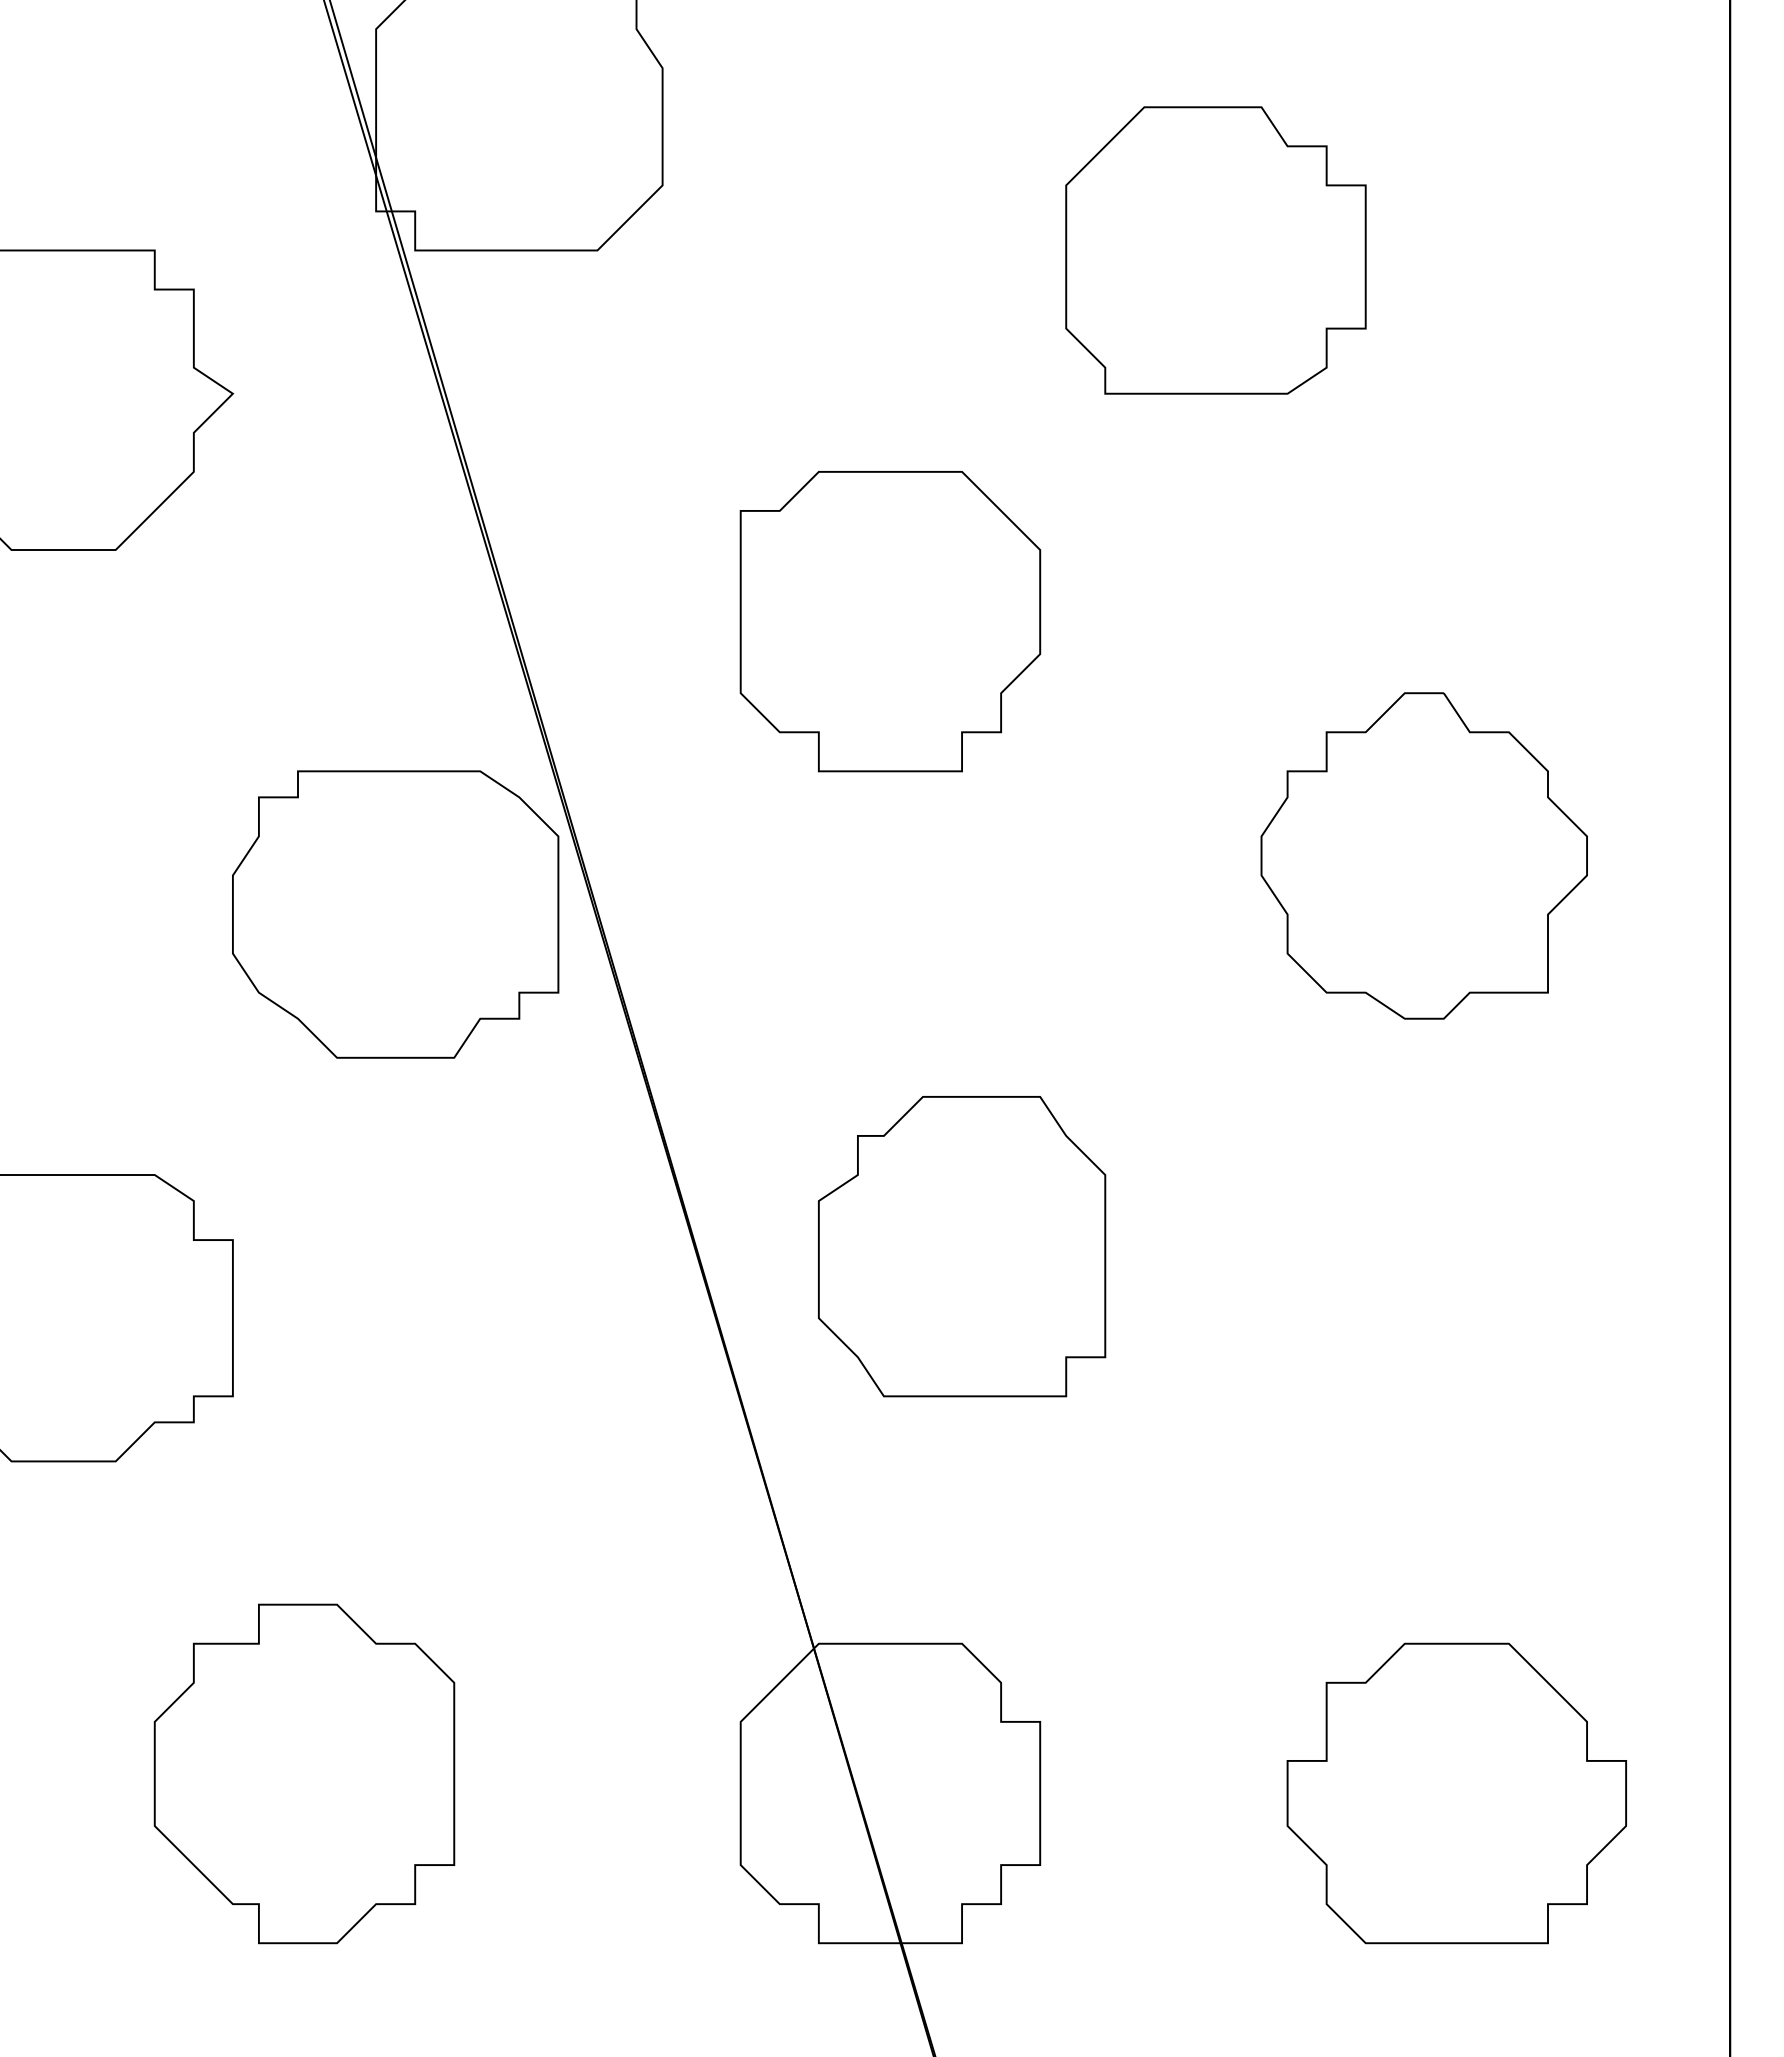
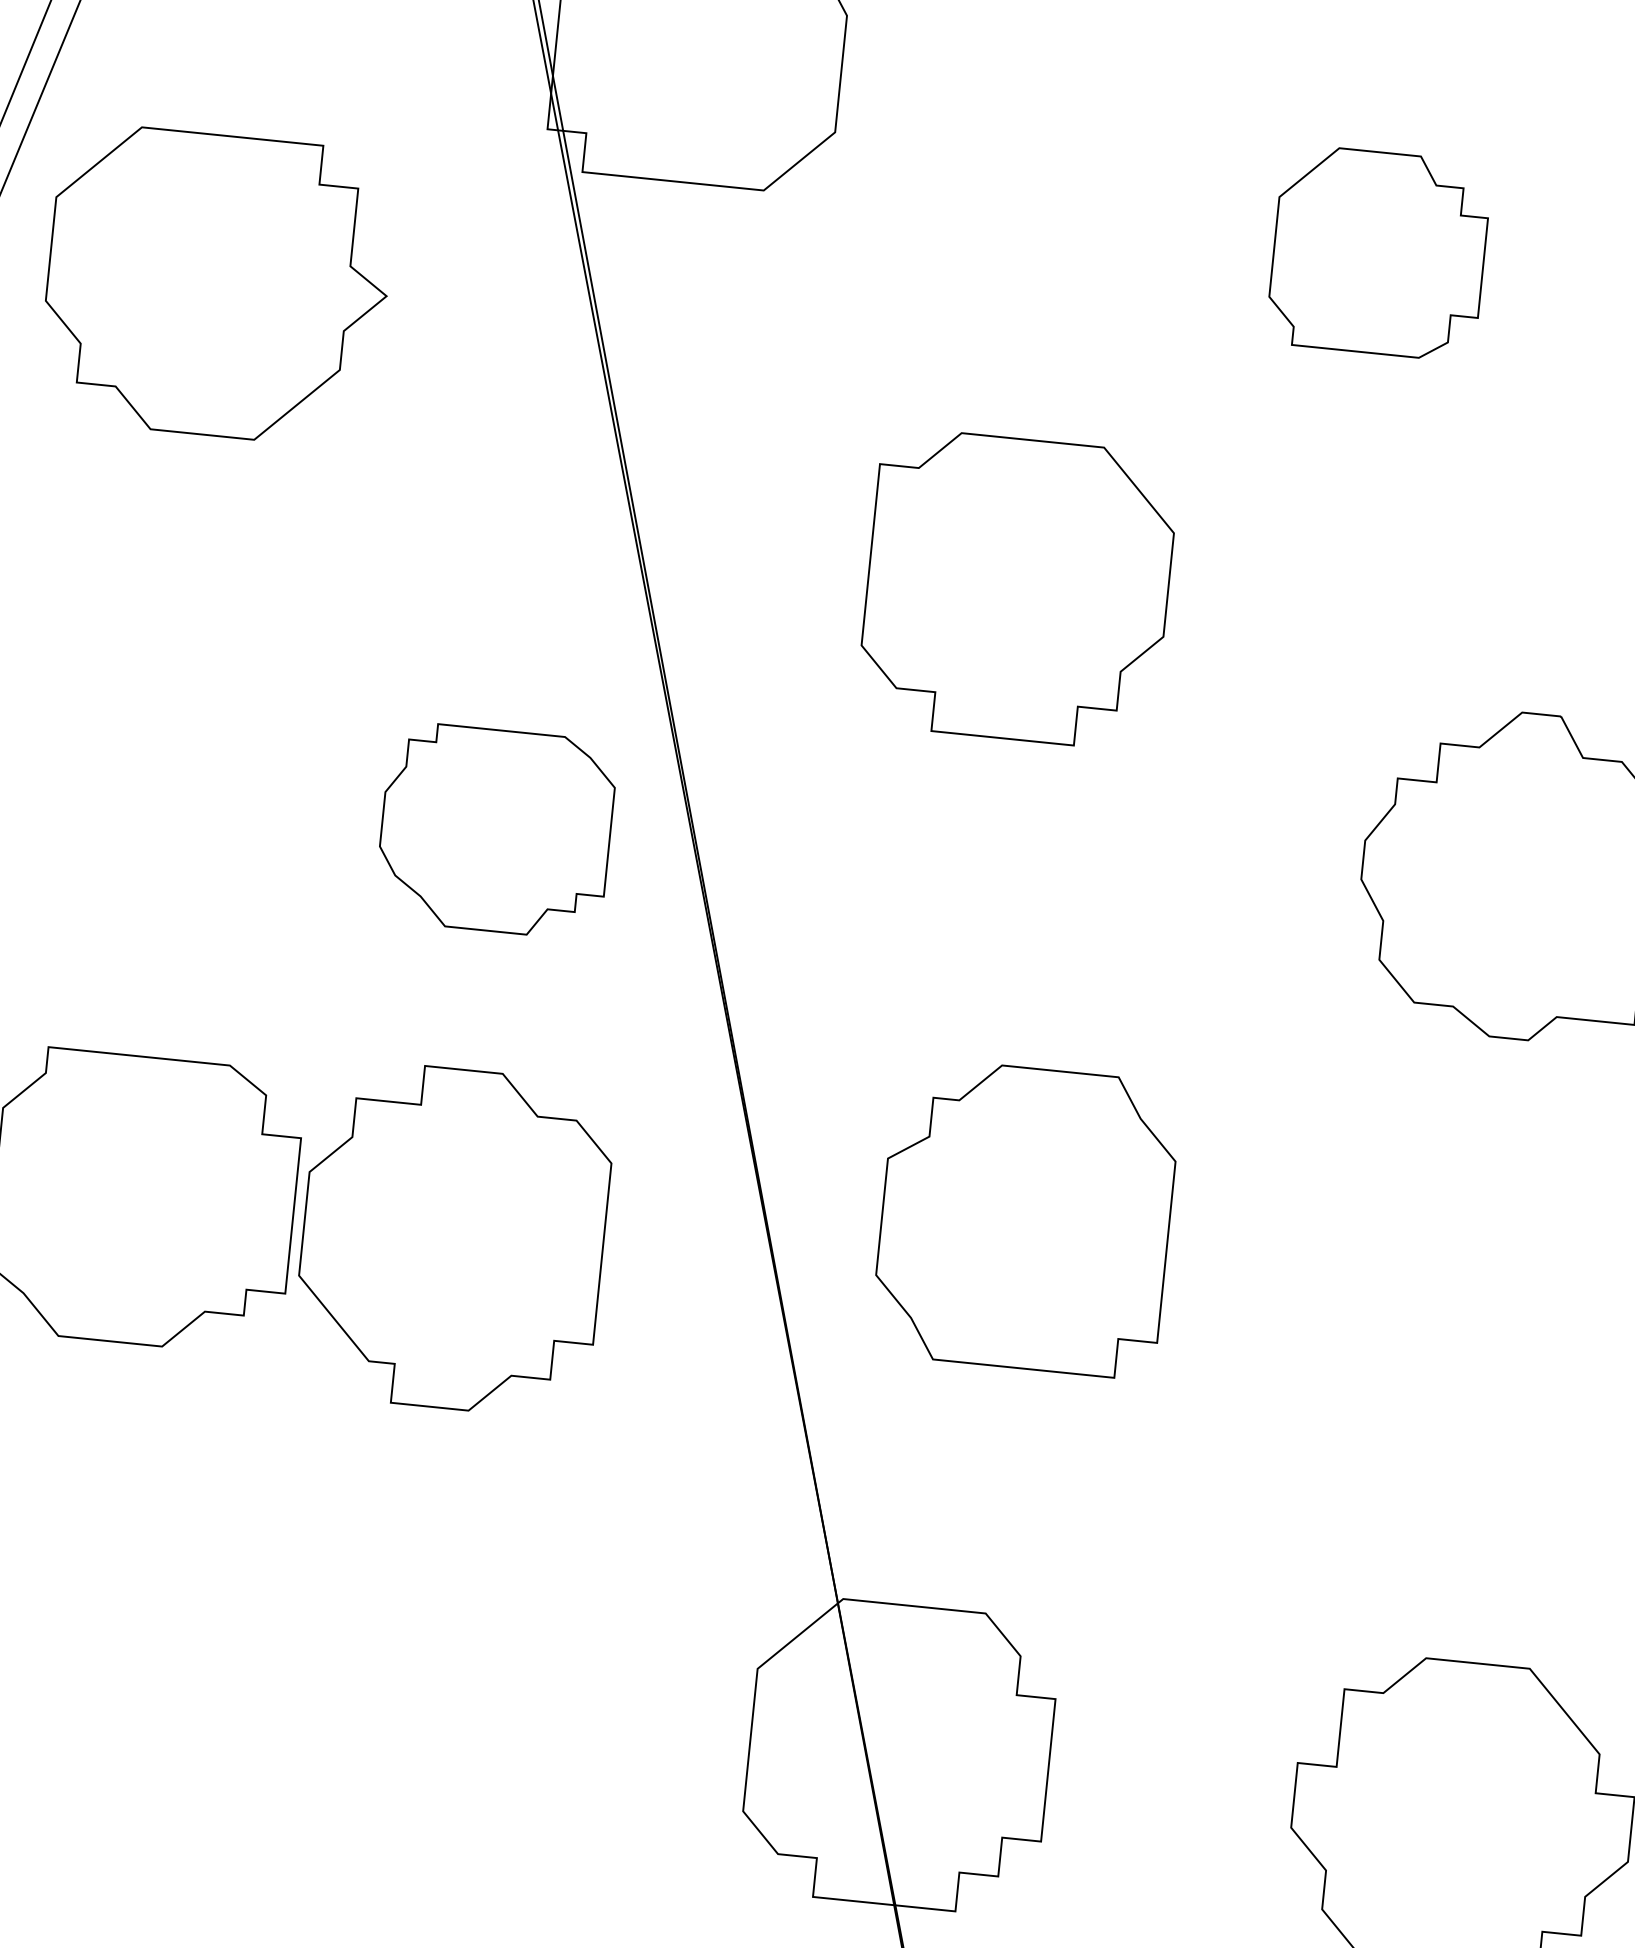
part: (1215, 250) -> (1378, 252), size x0.7
part: (395, 914) -> (495, 830), size x0.7
part: (304, 1773) -> (453, 1238), moved

